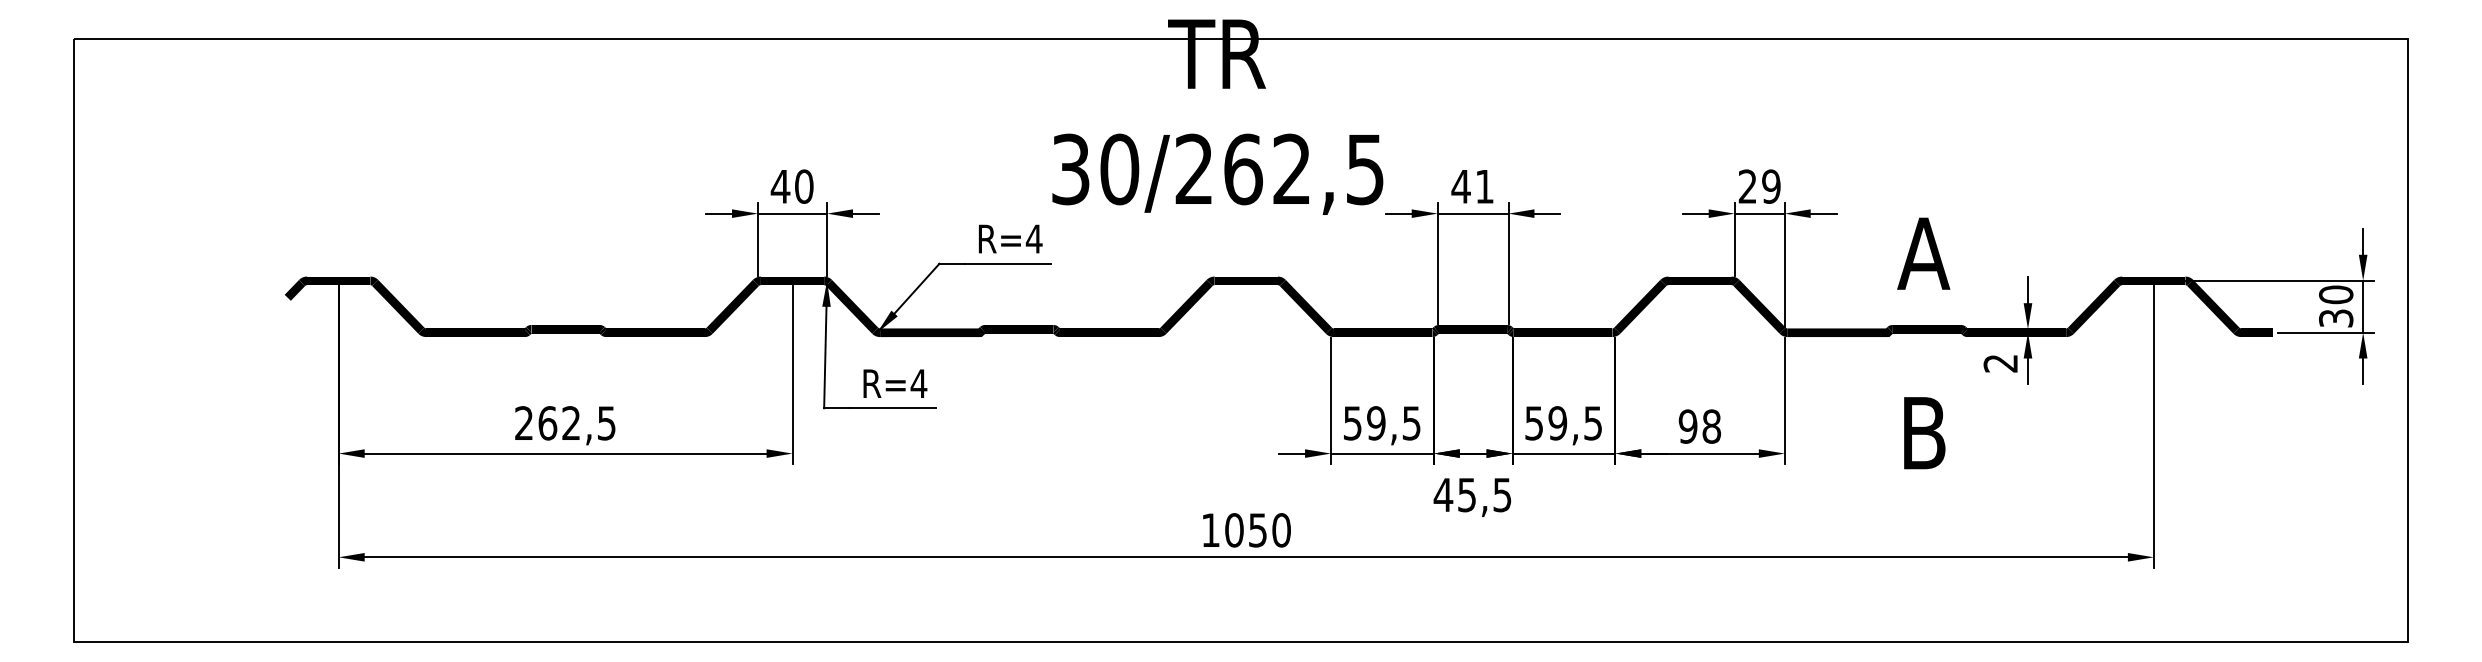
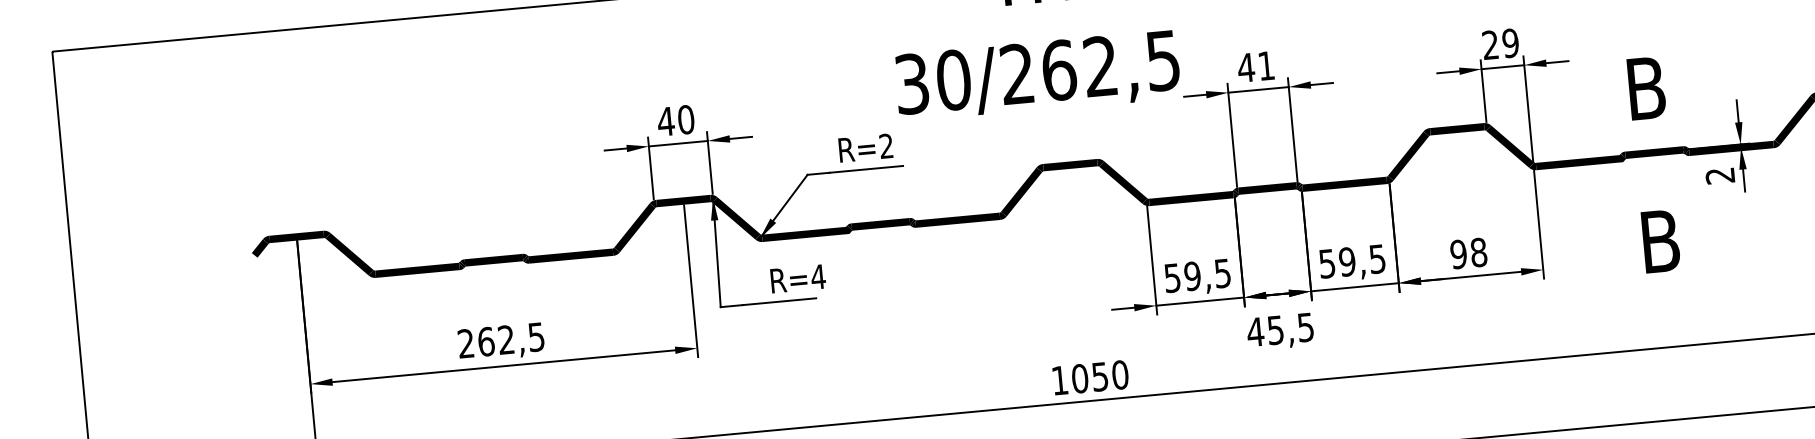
text: (1033, 238) -> (885, 145), R=4 -> R=2
text: (1923, 253) -> (1645, 88), A -> B
text: (895, 383) -> (798, 278), moved

